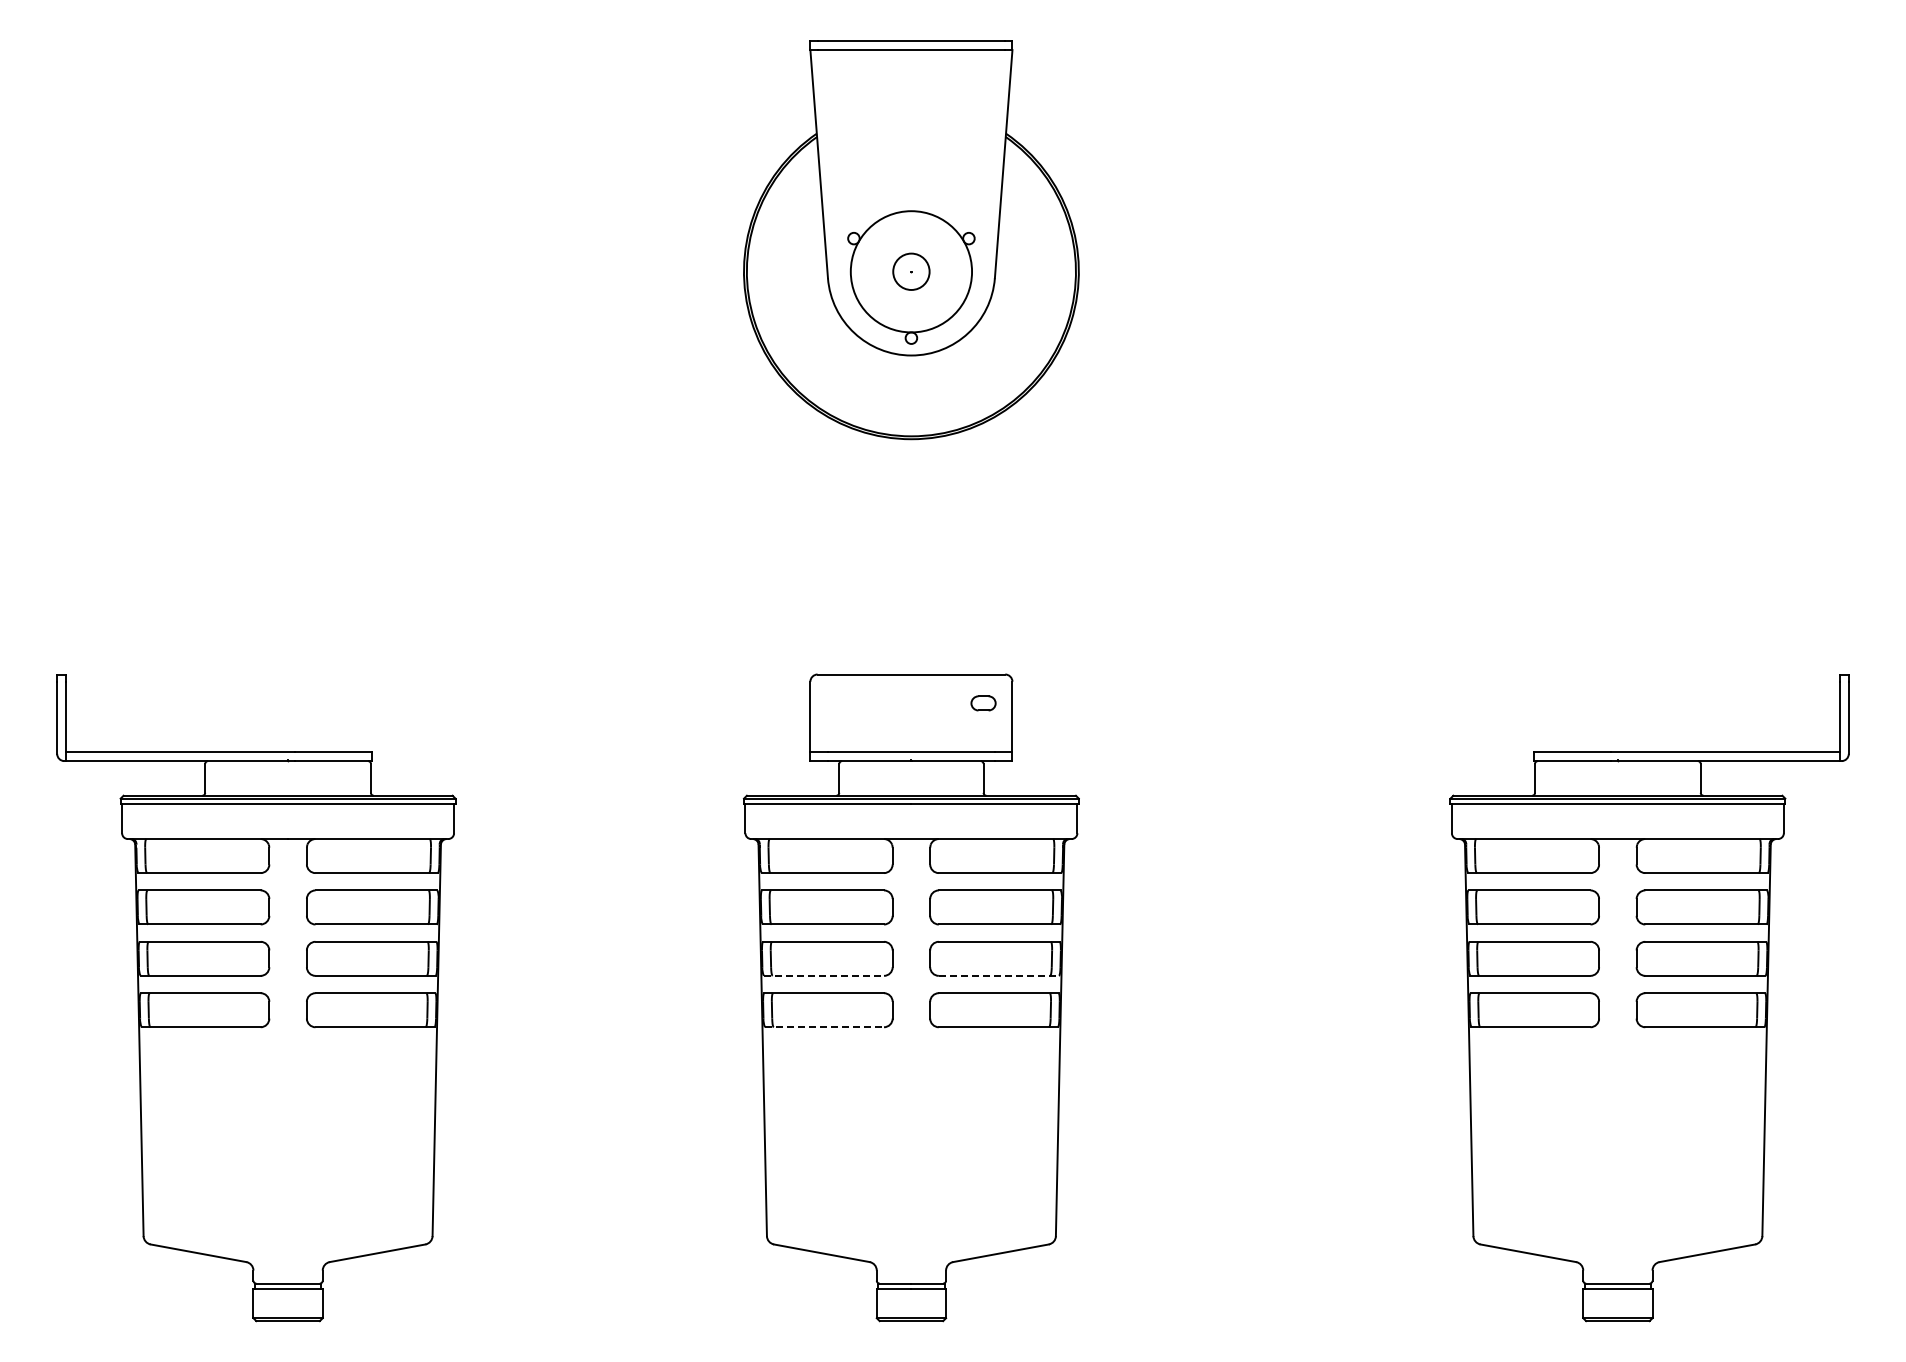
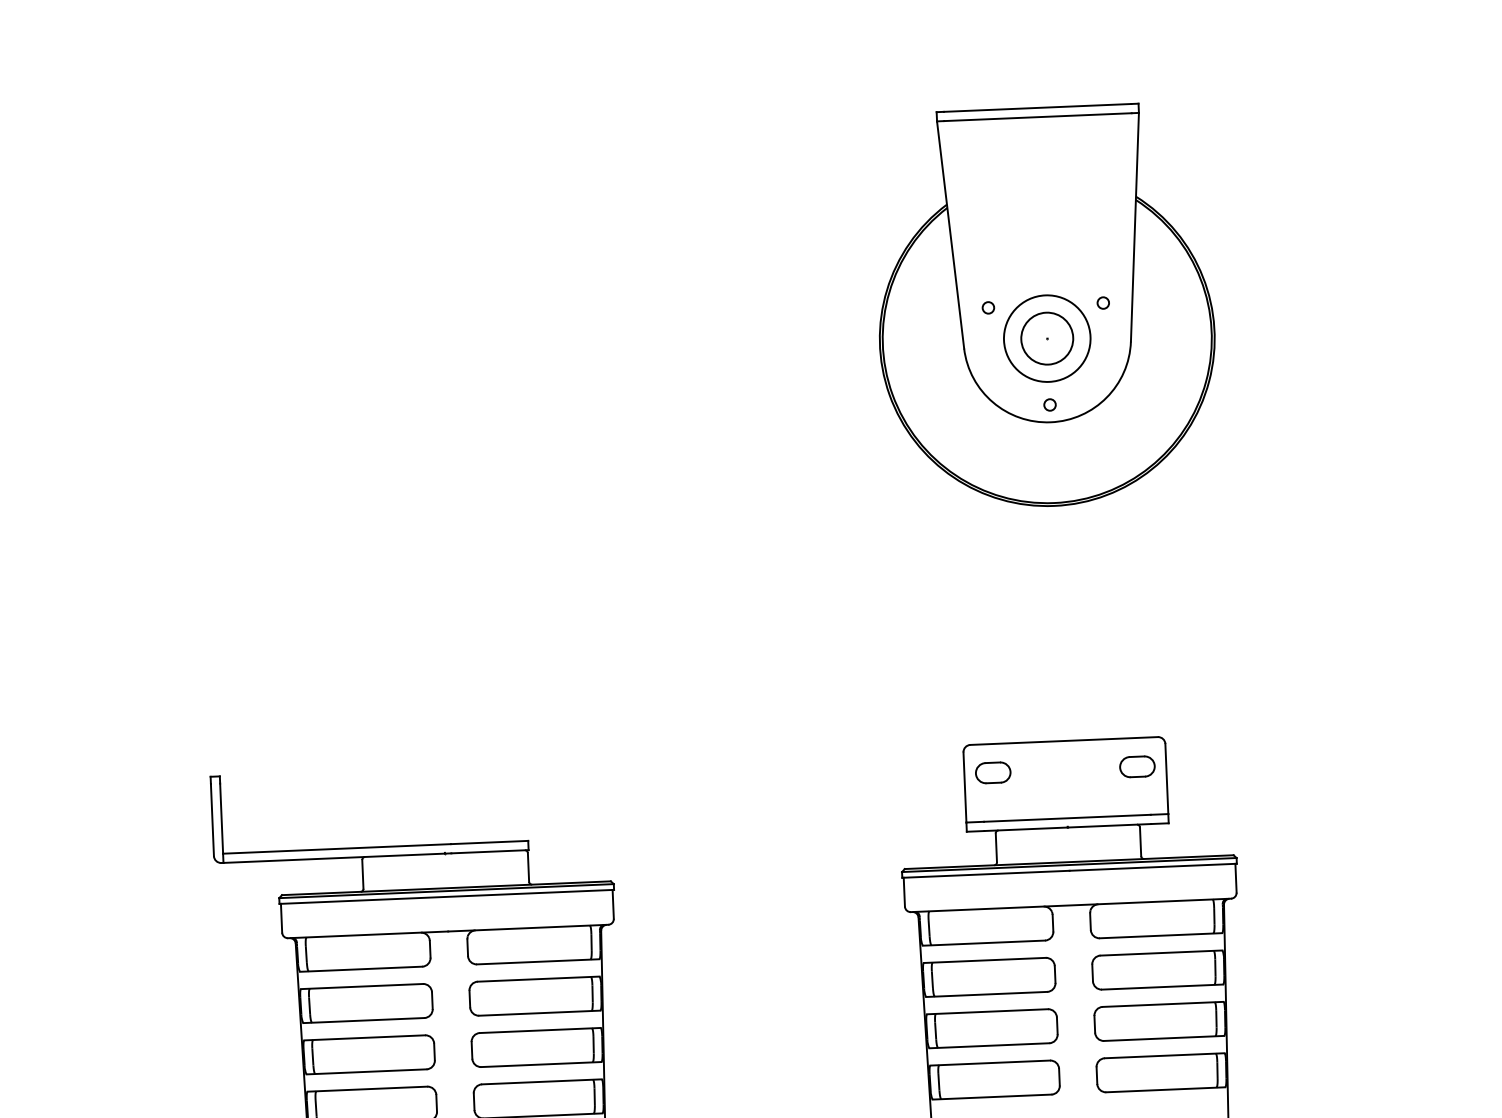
circle: (911, 271) -> (1047, 338), size x0.71
circle: (911, 271) -> (1047, 338), size x1.43
part: (839, 703) -> (993, 772), added
part: (983, 703) -> (1137, 766), size x1.43
line: (824, 975) -> (989, 1045), dashed -> solid
line: (999, 975) -> (1164, 1038), dashed -> solid
line: (825, 1027) -> (993, 1097), dashed -> solid

